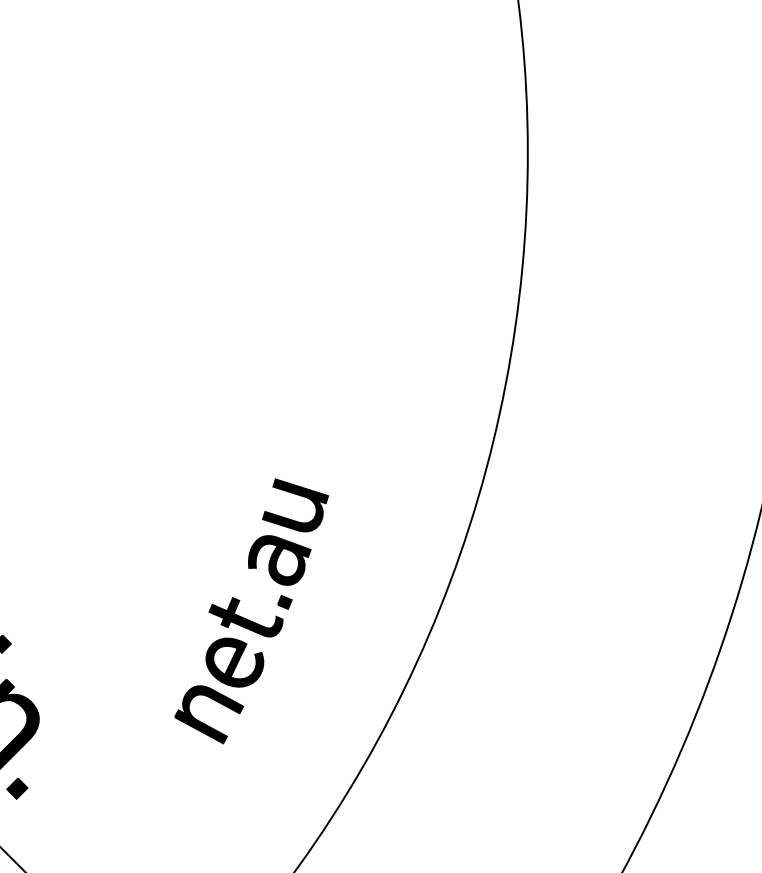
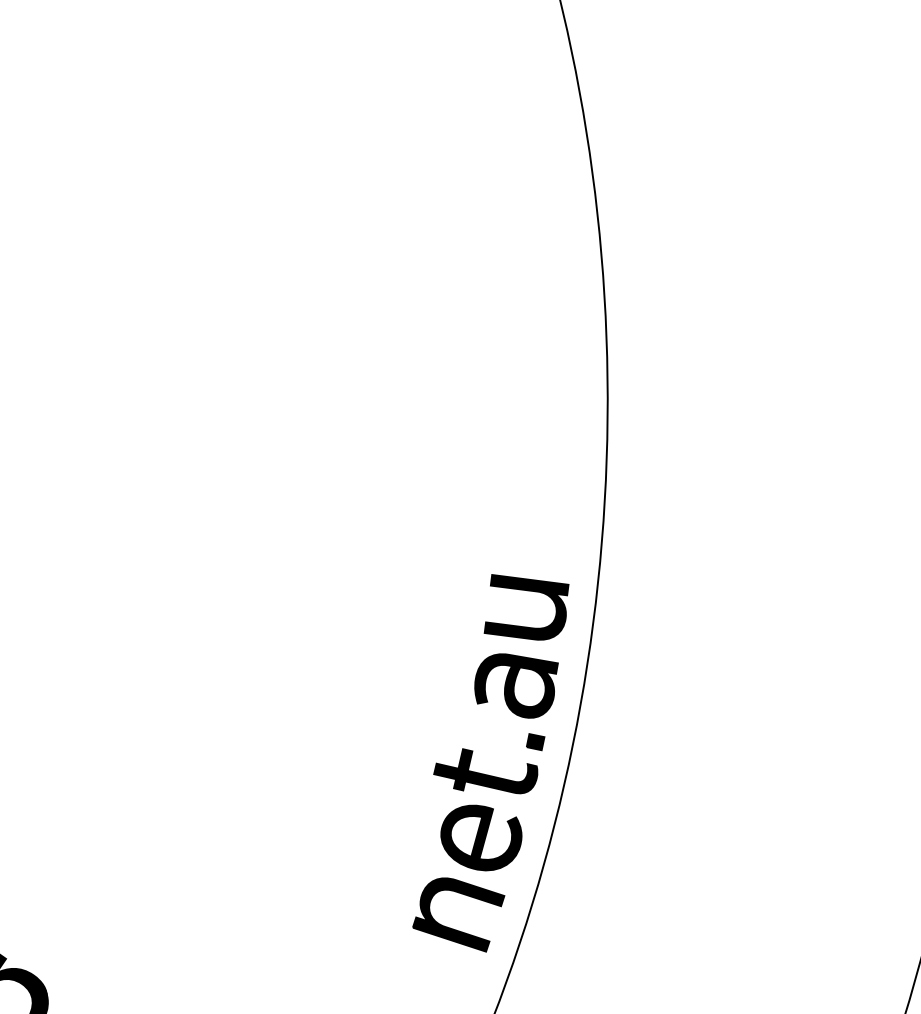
part: (249, 619) -> (491, 774), moved

